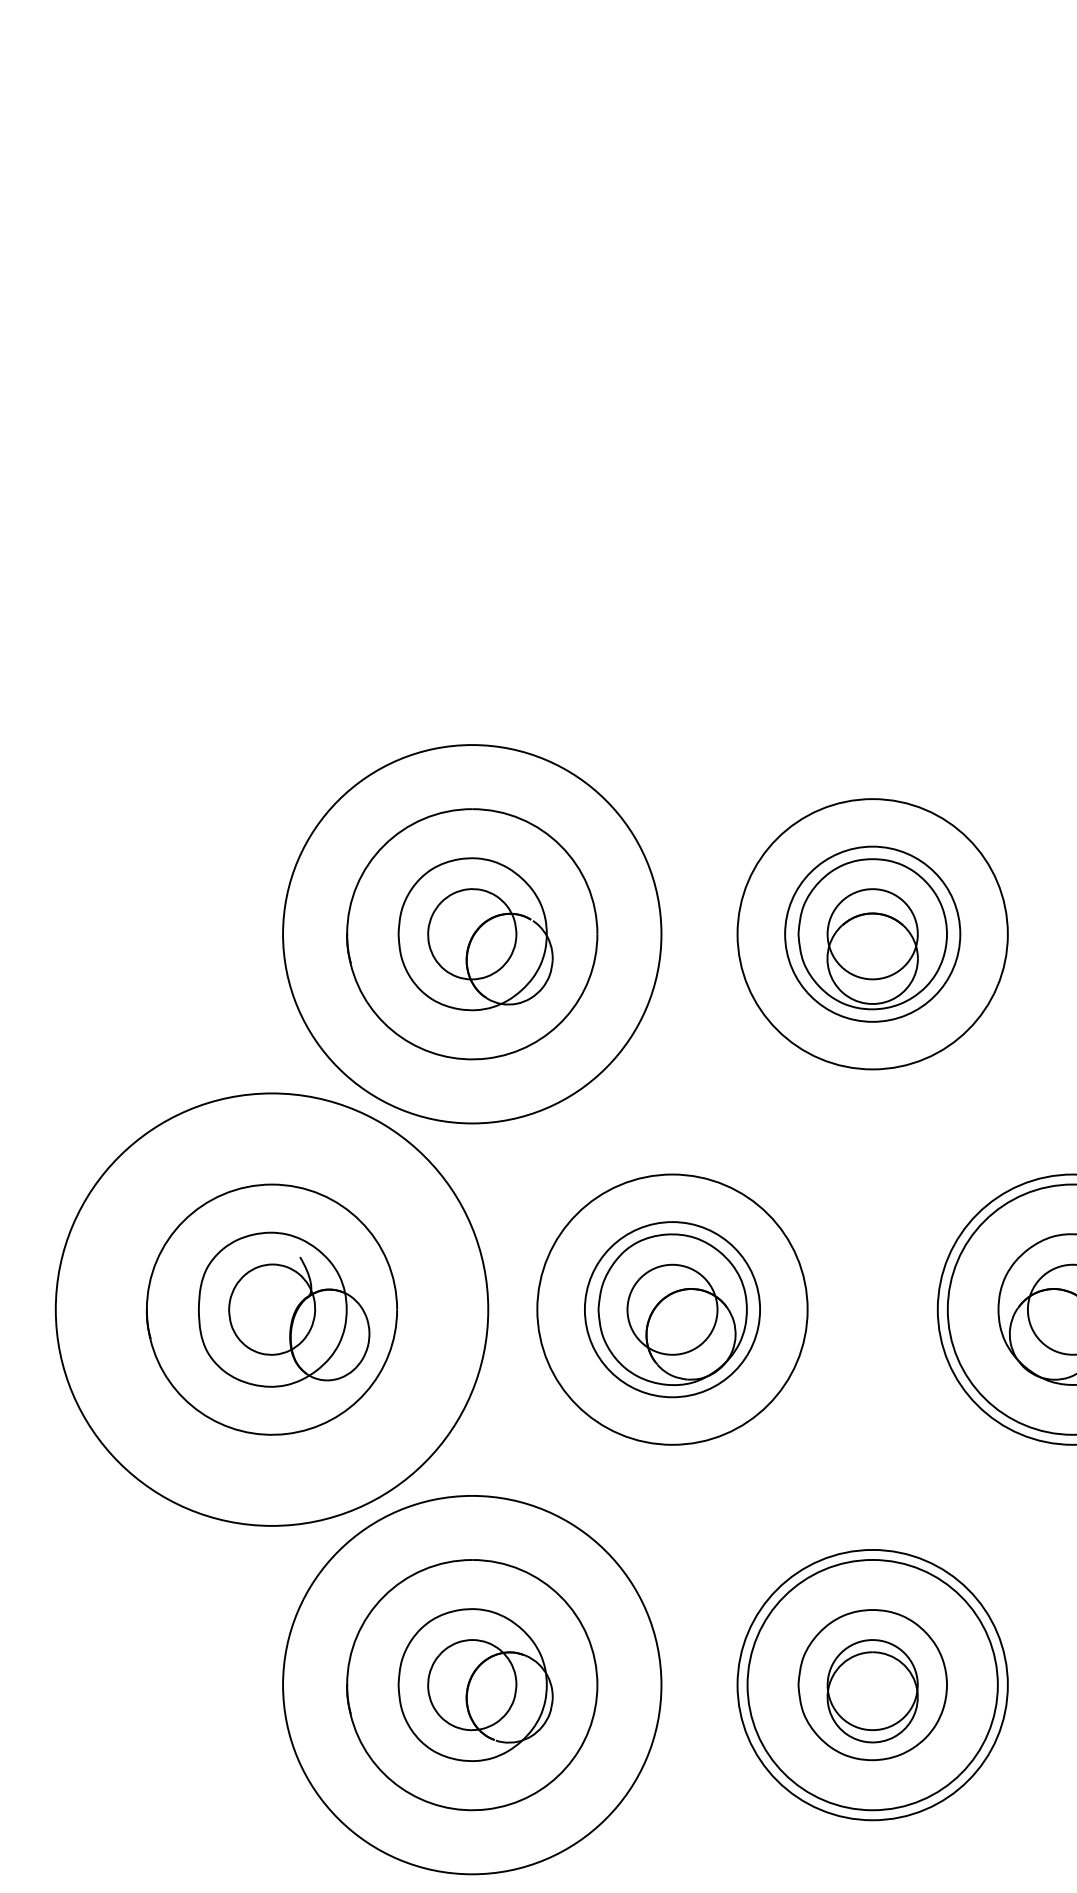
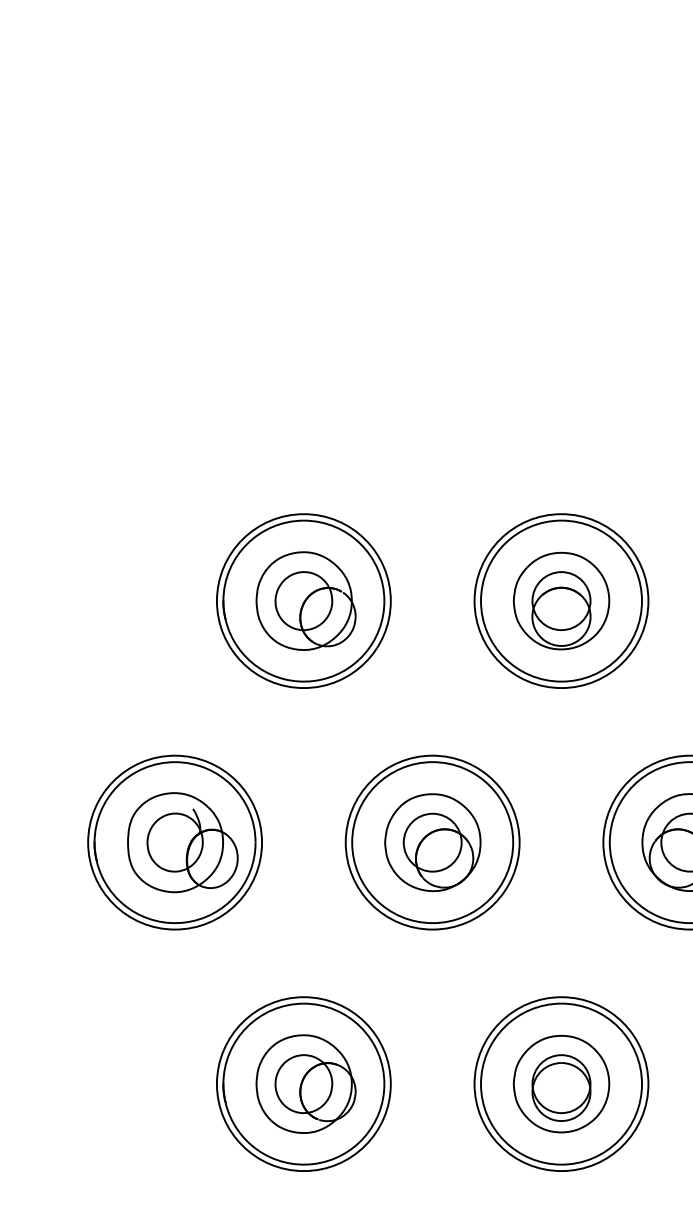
circle: (872, 933) -> (561, 600), size x1.43
circle: (471, 934) -> (303, 601), size x0.71
circle: (272, 1309) -> (175, 842), size x0.62
circle: (672, 1309) -> (432, 842), size x1.43
circle: (471, 1685) -> (303, 1084), size x0.71

